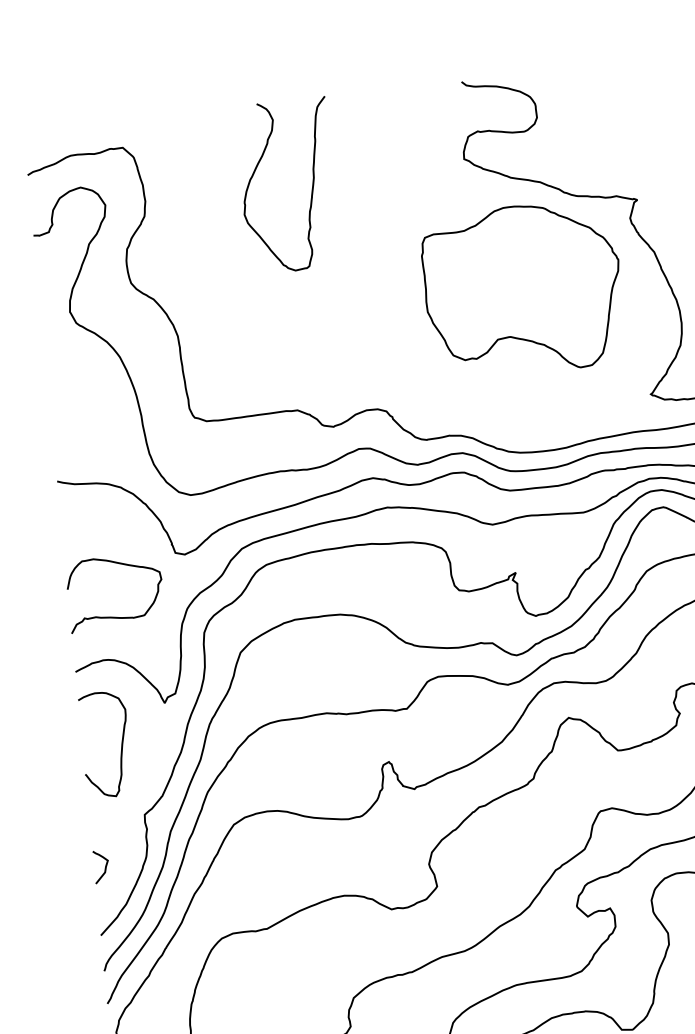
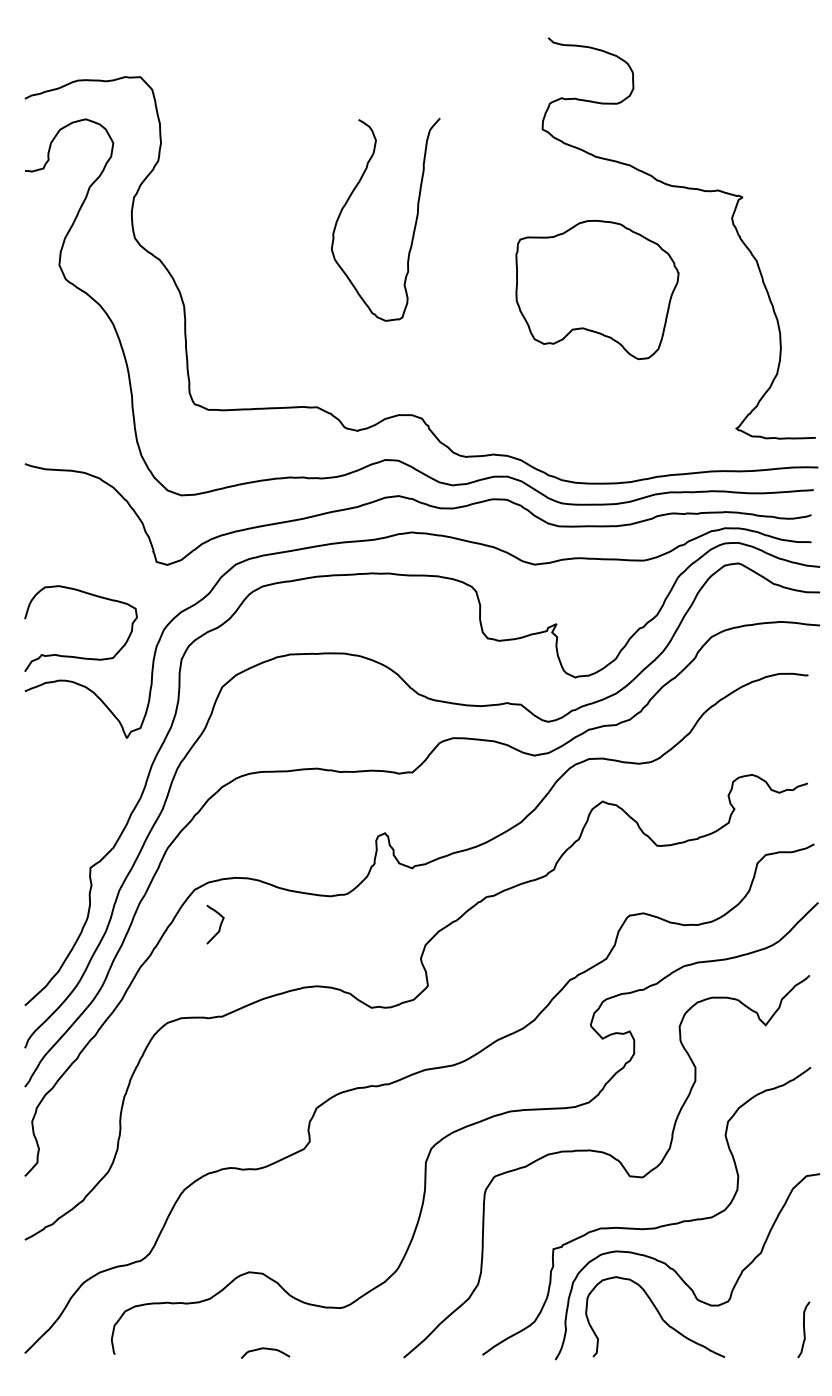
curve: (311, 187) -> (414, 224), moved
part: (523, 288) -> (597, 289), size x0.7
curve: (115, 616) -> (78, 656), moved
curve: (121, 745) -> (70, 783), removed
curve: (104, 867) -> (219, 925), moved

